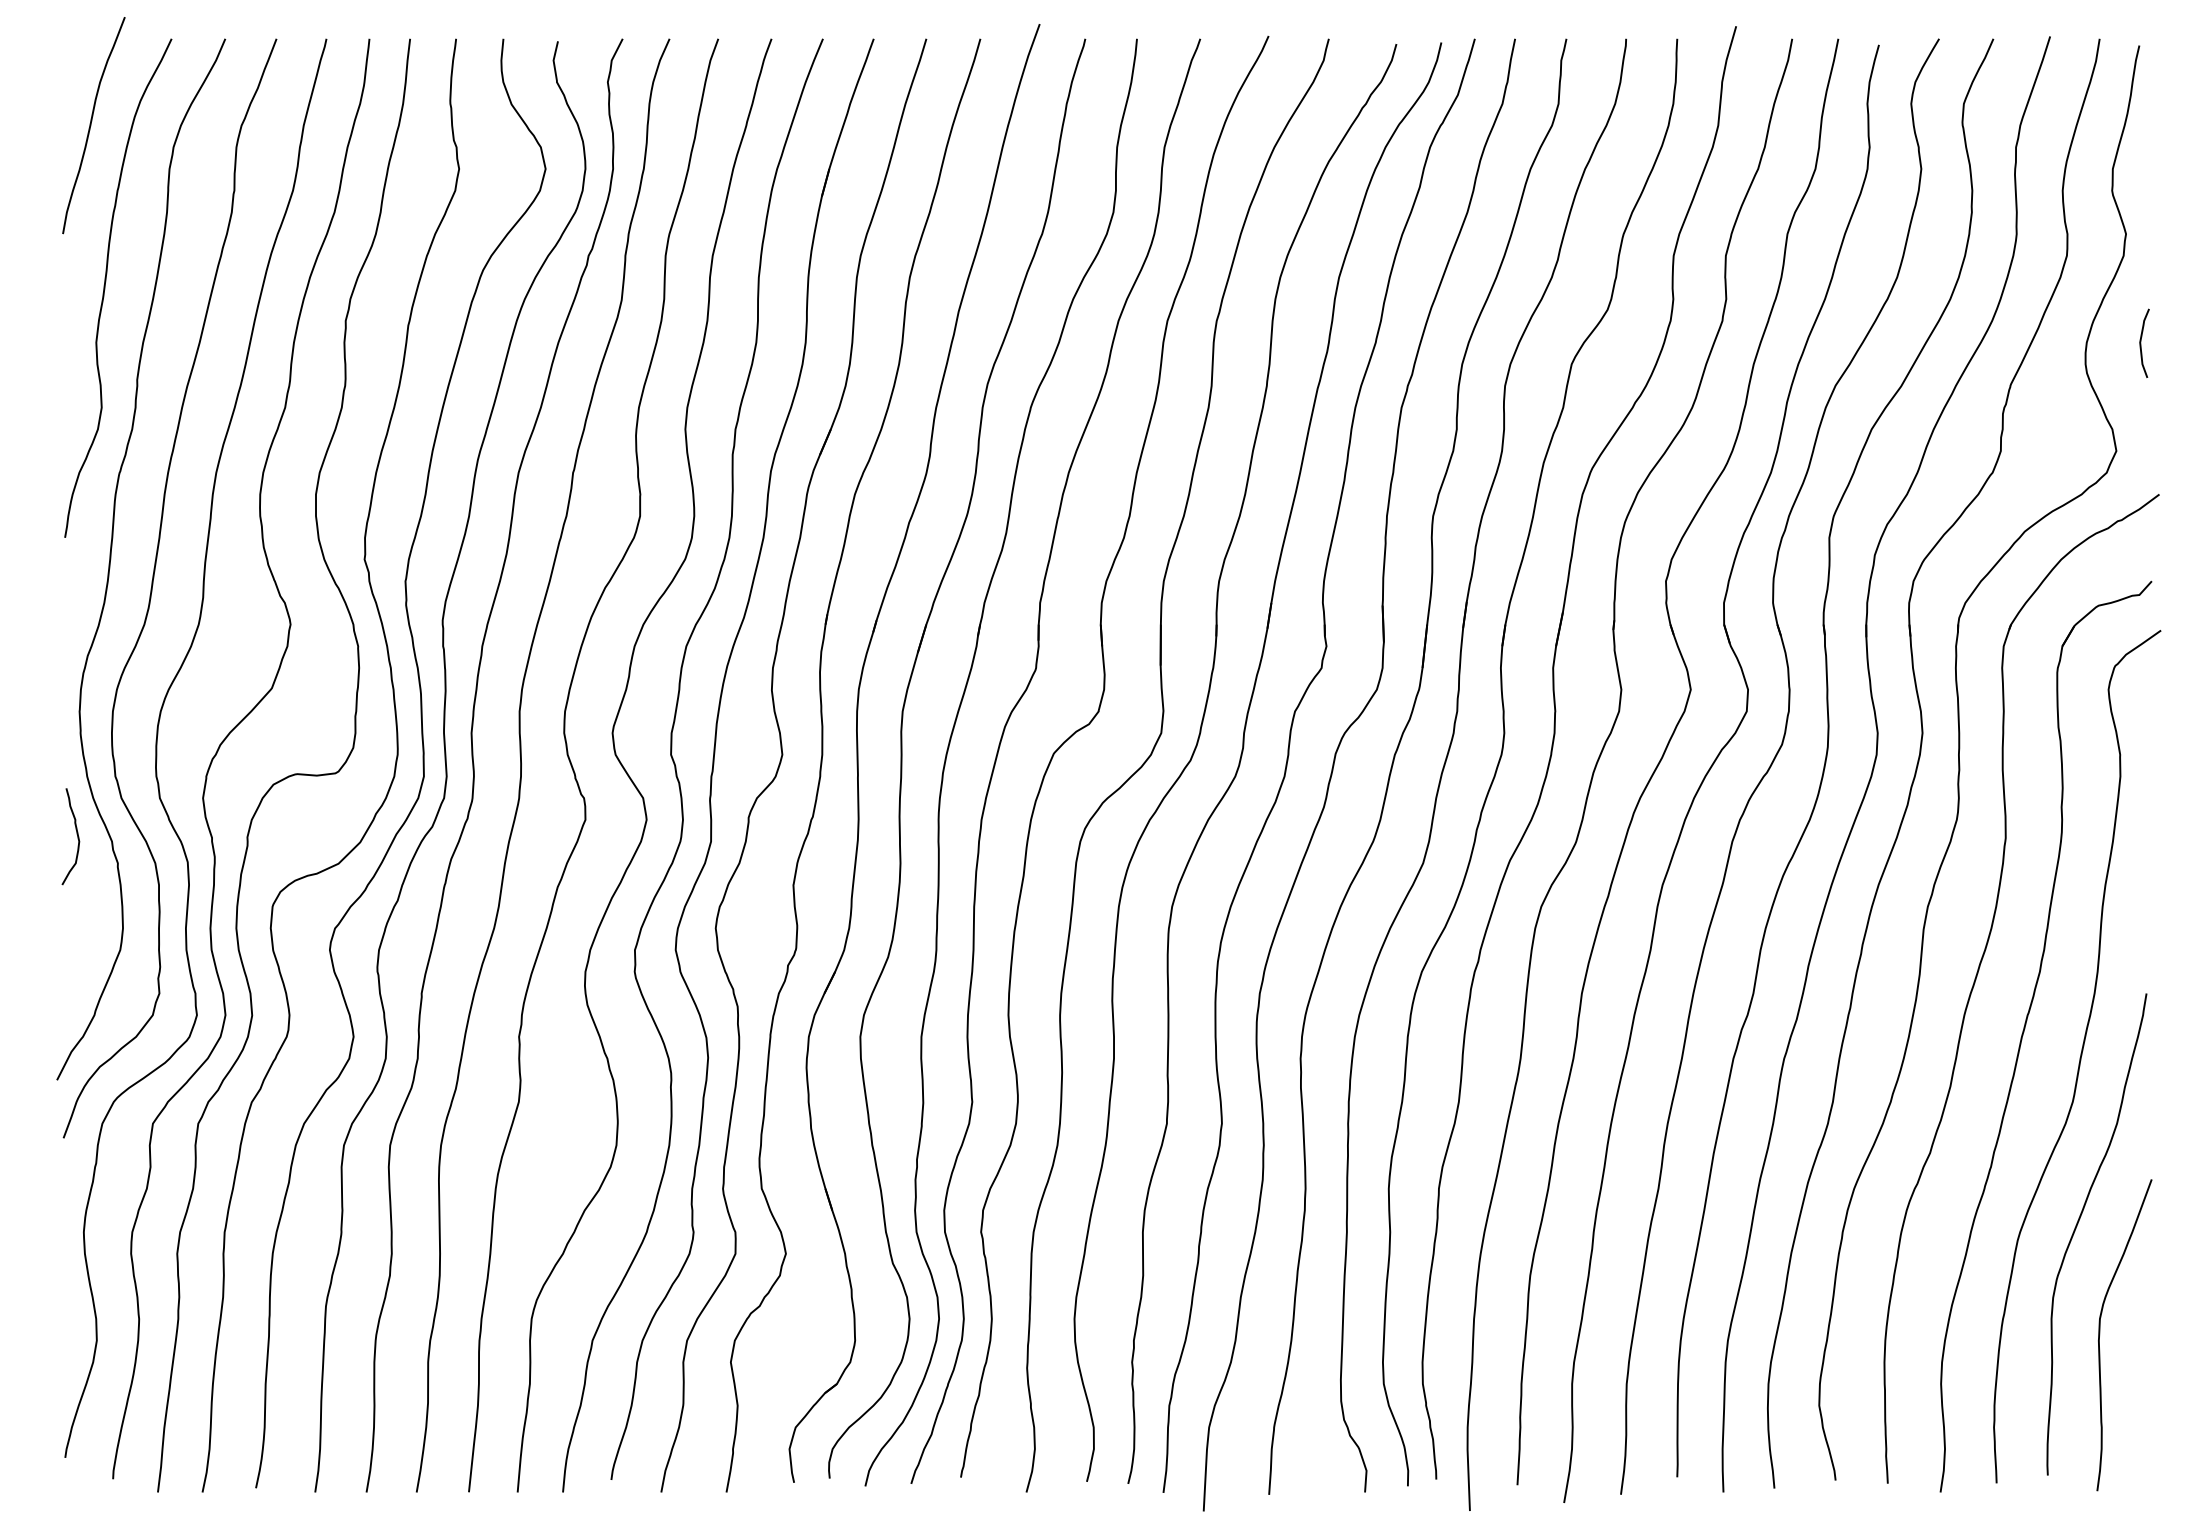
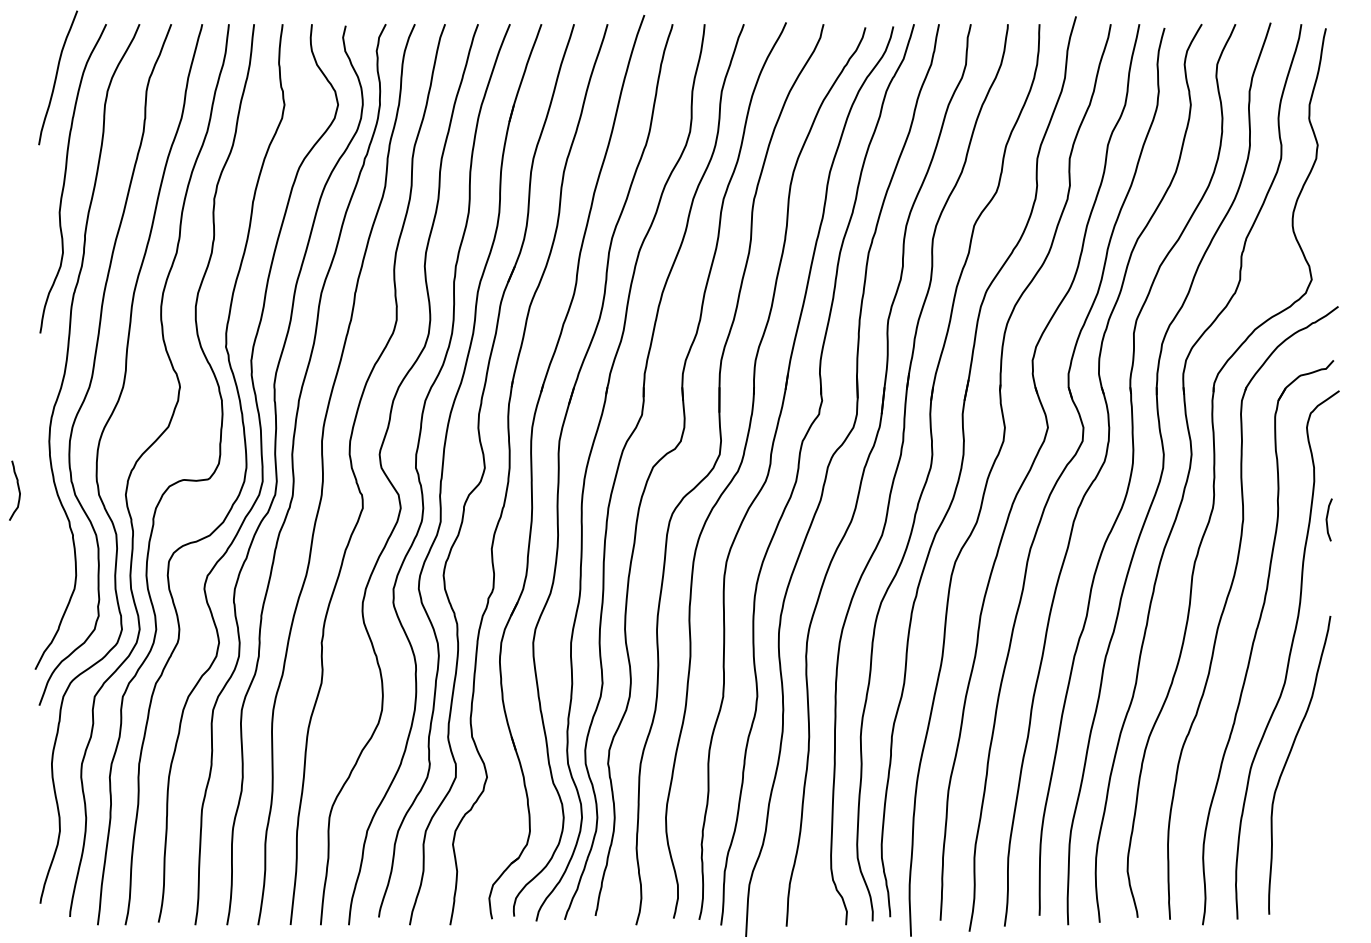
curve: (2141, 342) -> (1327, 519), moved
curve: (76, 836) -> (18, 490), moved
curve: (2101, 1333) -> (1302, 826), removed

